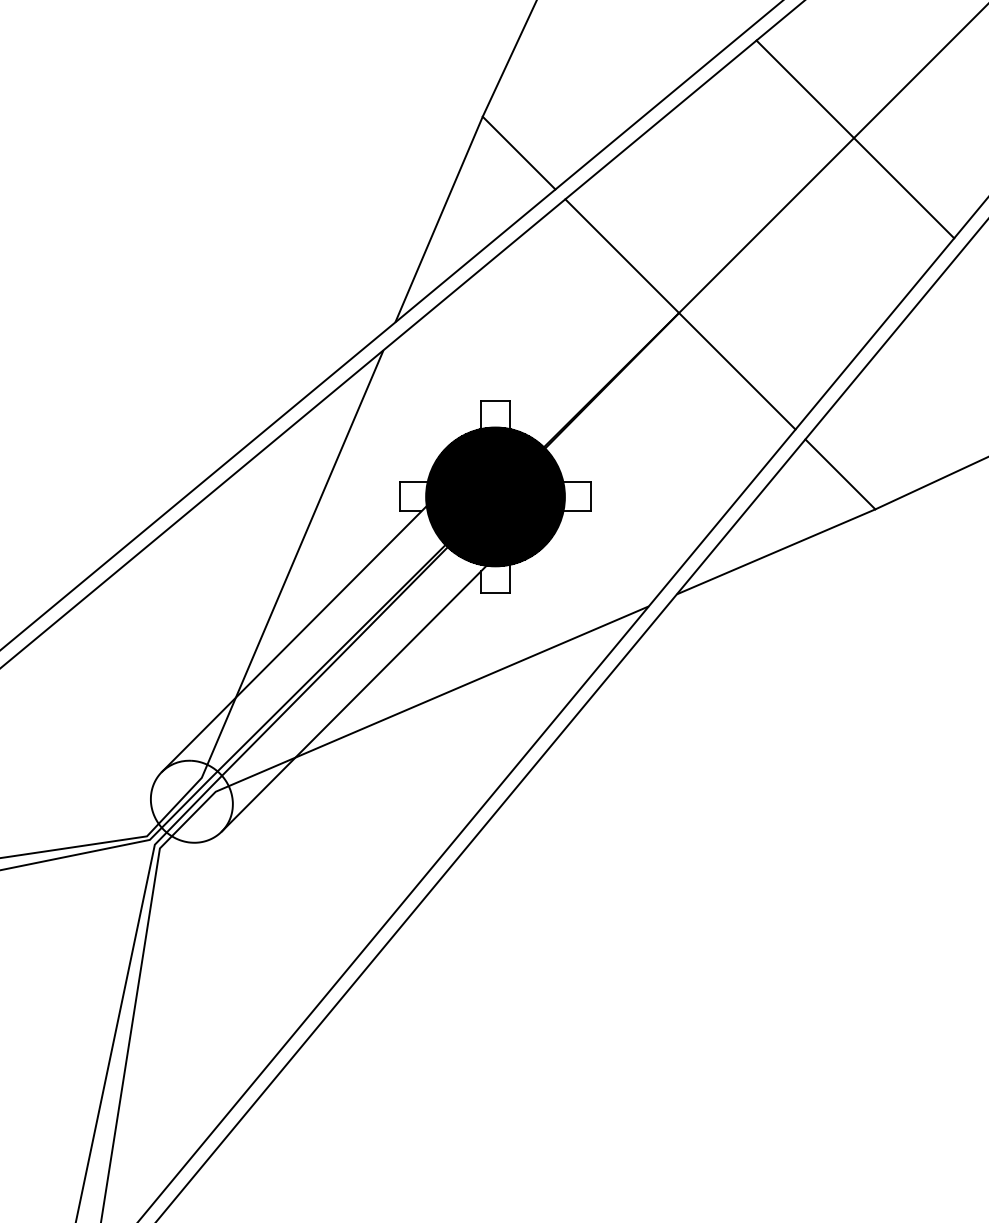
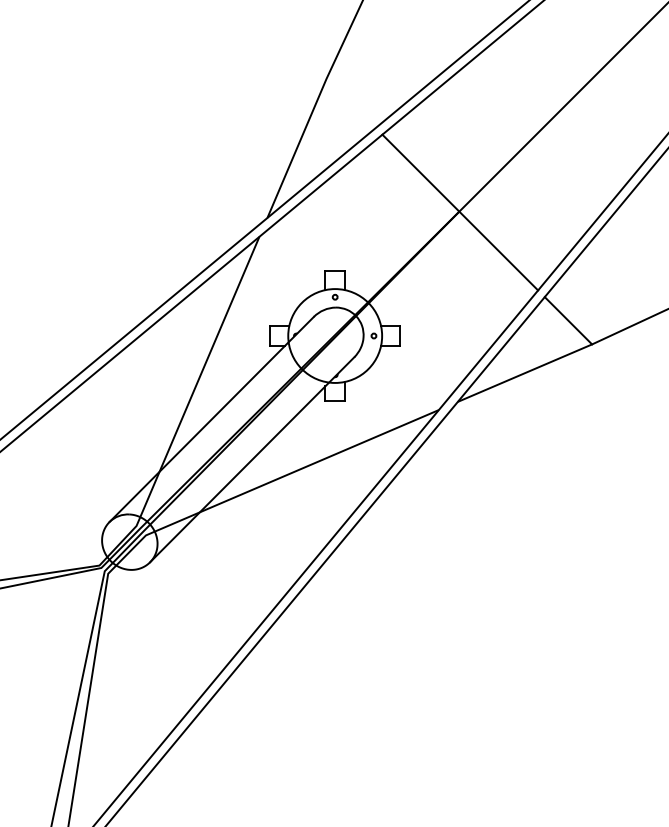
line: (855, 139) -> (578, 94), removed
line: (518, 153) -> (350, 103), removed
hatch: (495, 496) -> (335, 335), removed

